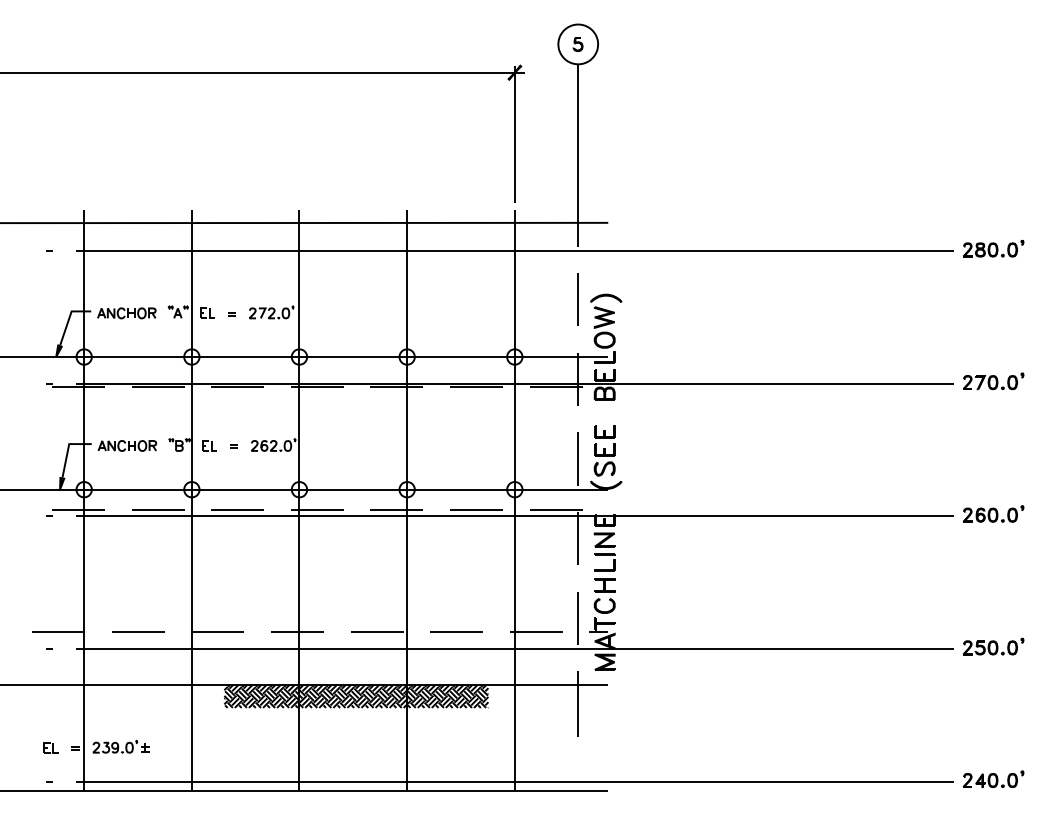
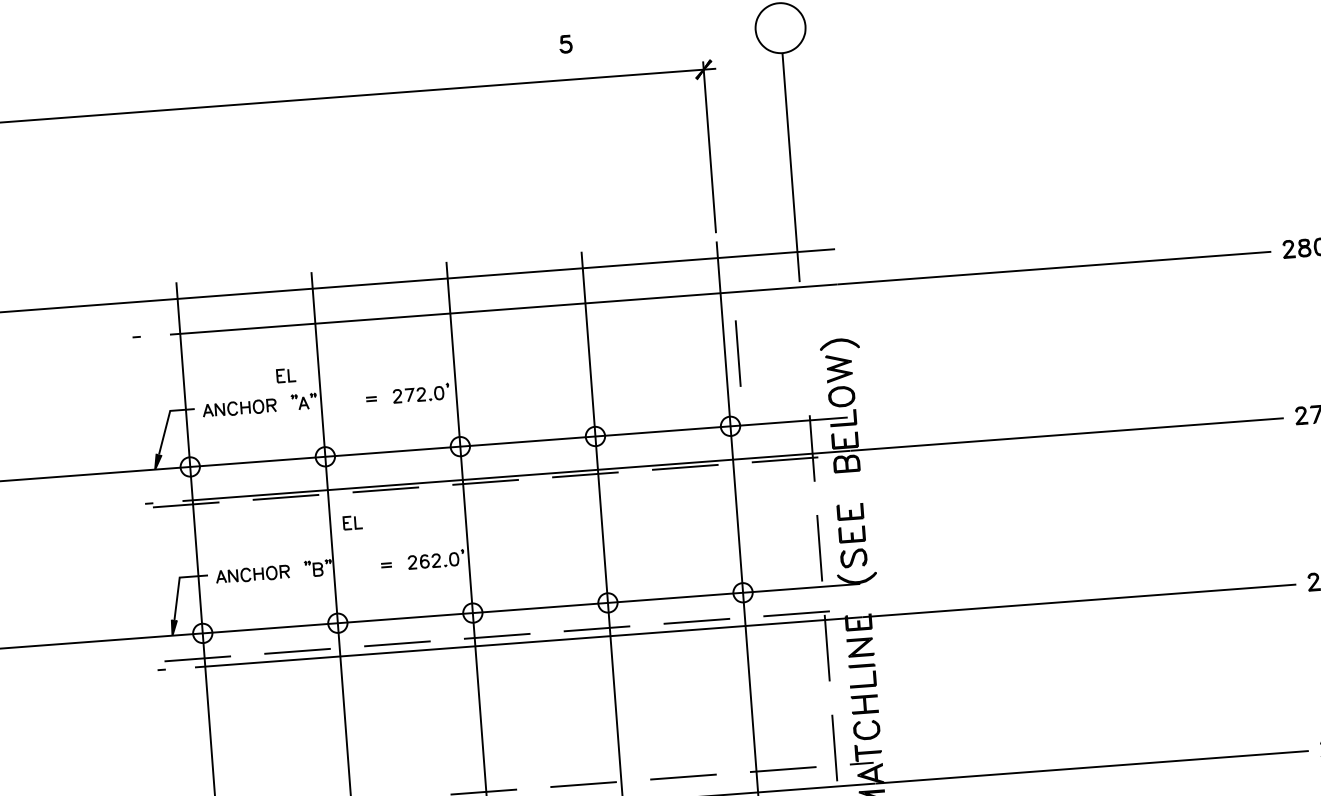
part: (577, 44) -> (565, 44), moved
line: (577, 299) -> (737, 353), moved
part: (207, 312) -> (285, 374), moved
part: (209, 445) -> (352, 522), moved

